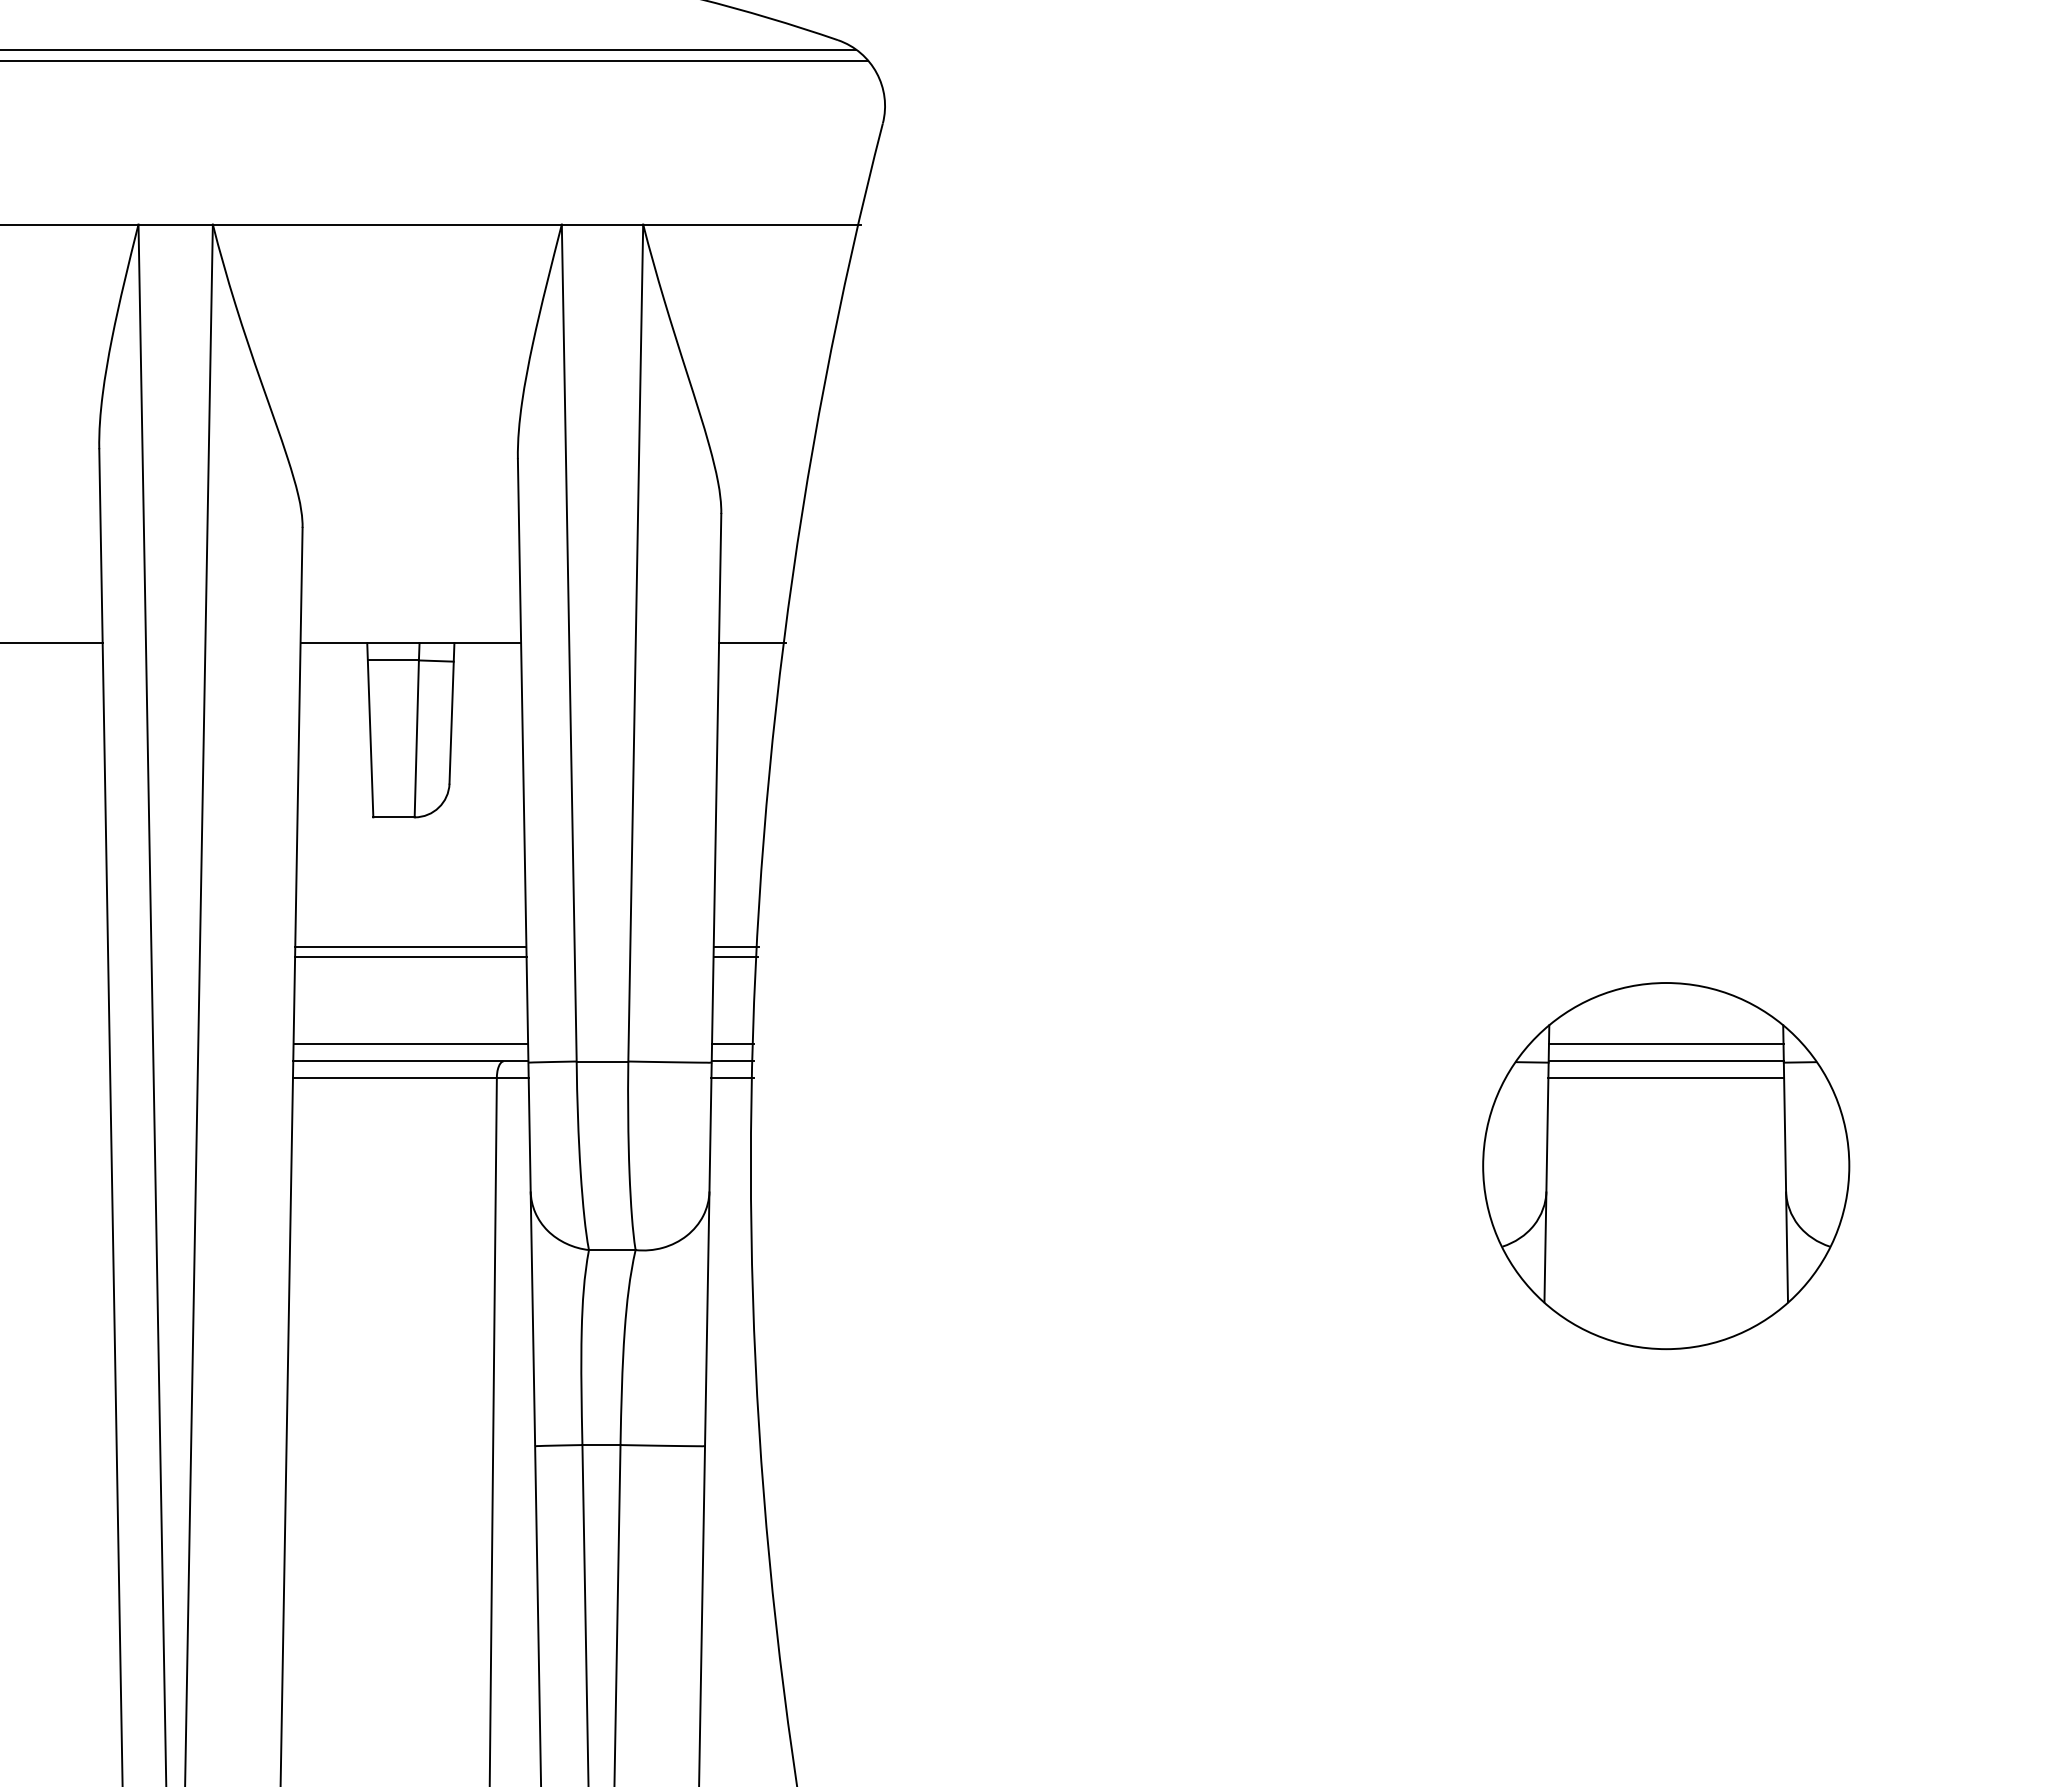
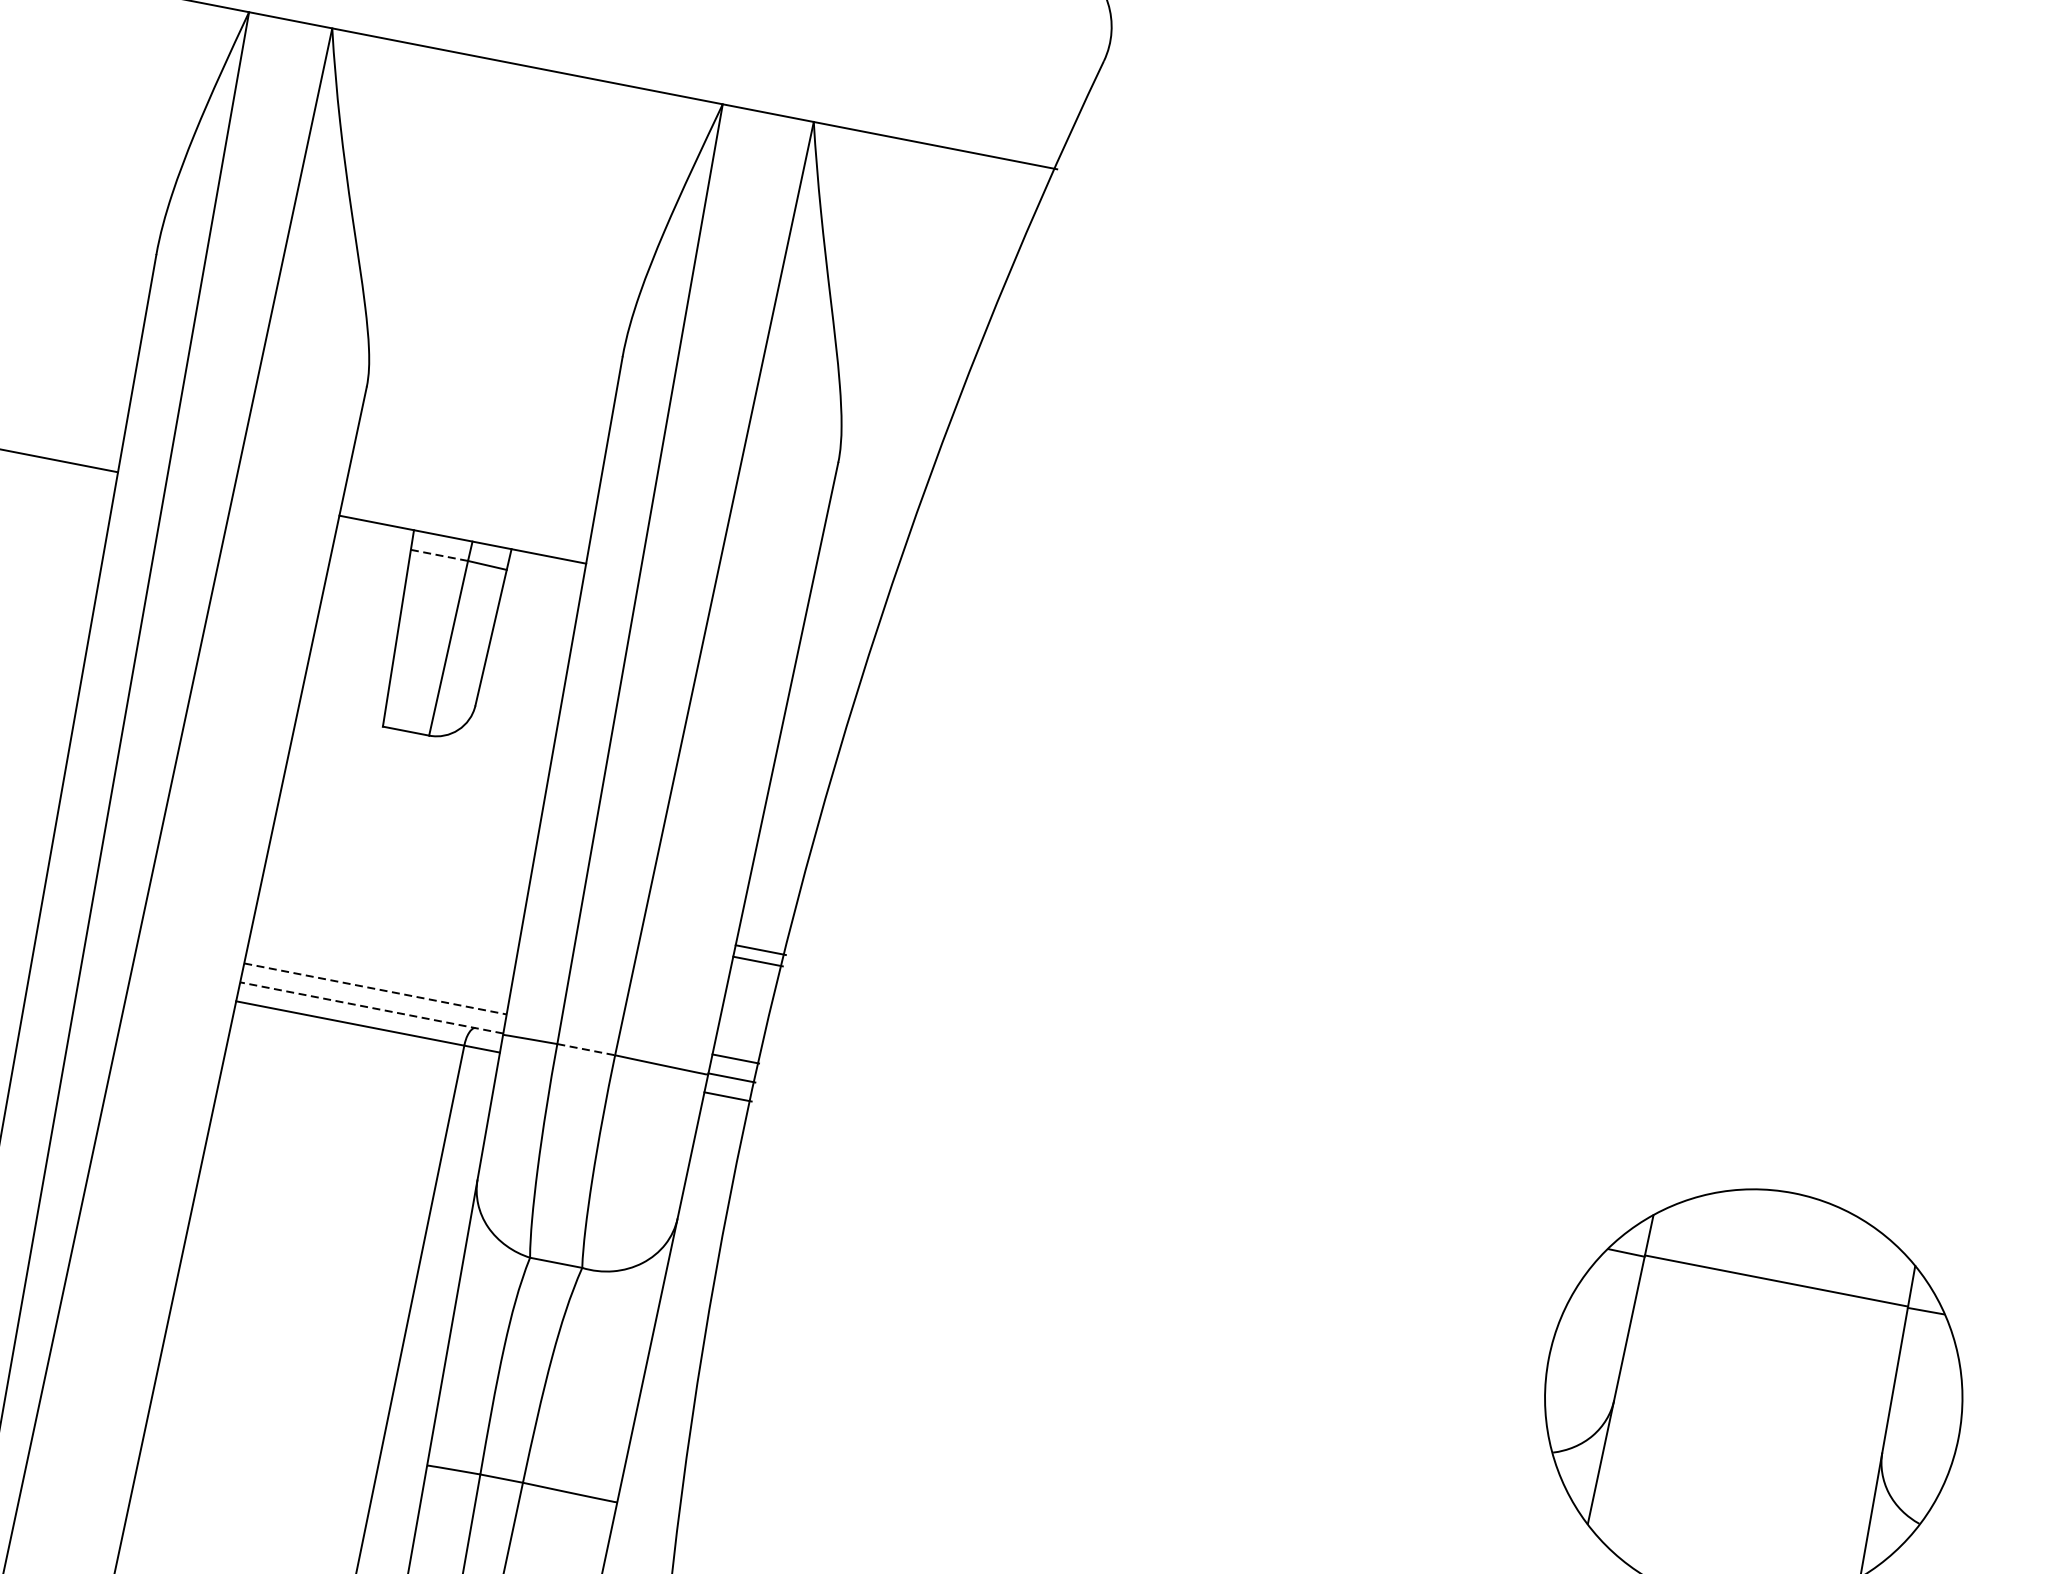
line: (752, 643) -> (844, 614), removed
line: (393, 660) -> (439, 555), solid -> dashed
line: (410, 946) -> (396, 879), removed
line: (410, 956) -> (394, 890), removed
line: (411, 1044) -> (376, 989), solid -> dashed
line: (1665, 1044) -> (1779, 1261), removed
line: (410, 1061) -> (371, 1007), solid -> dashed
line: (602, 1061) -> (586, 1049), solid -> dashed
line: (1666, 1078) -> (1773, 1300), removed

